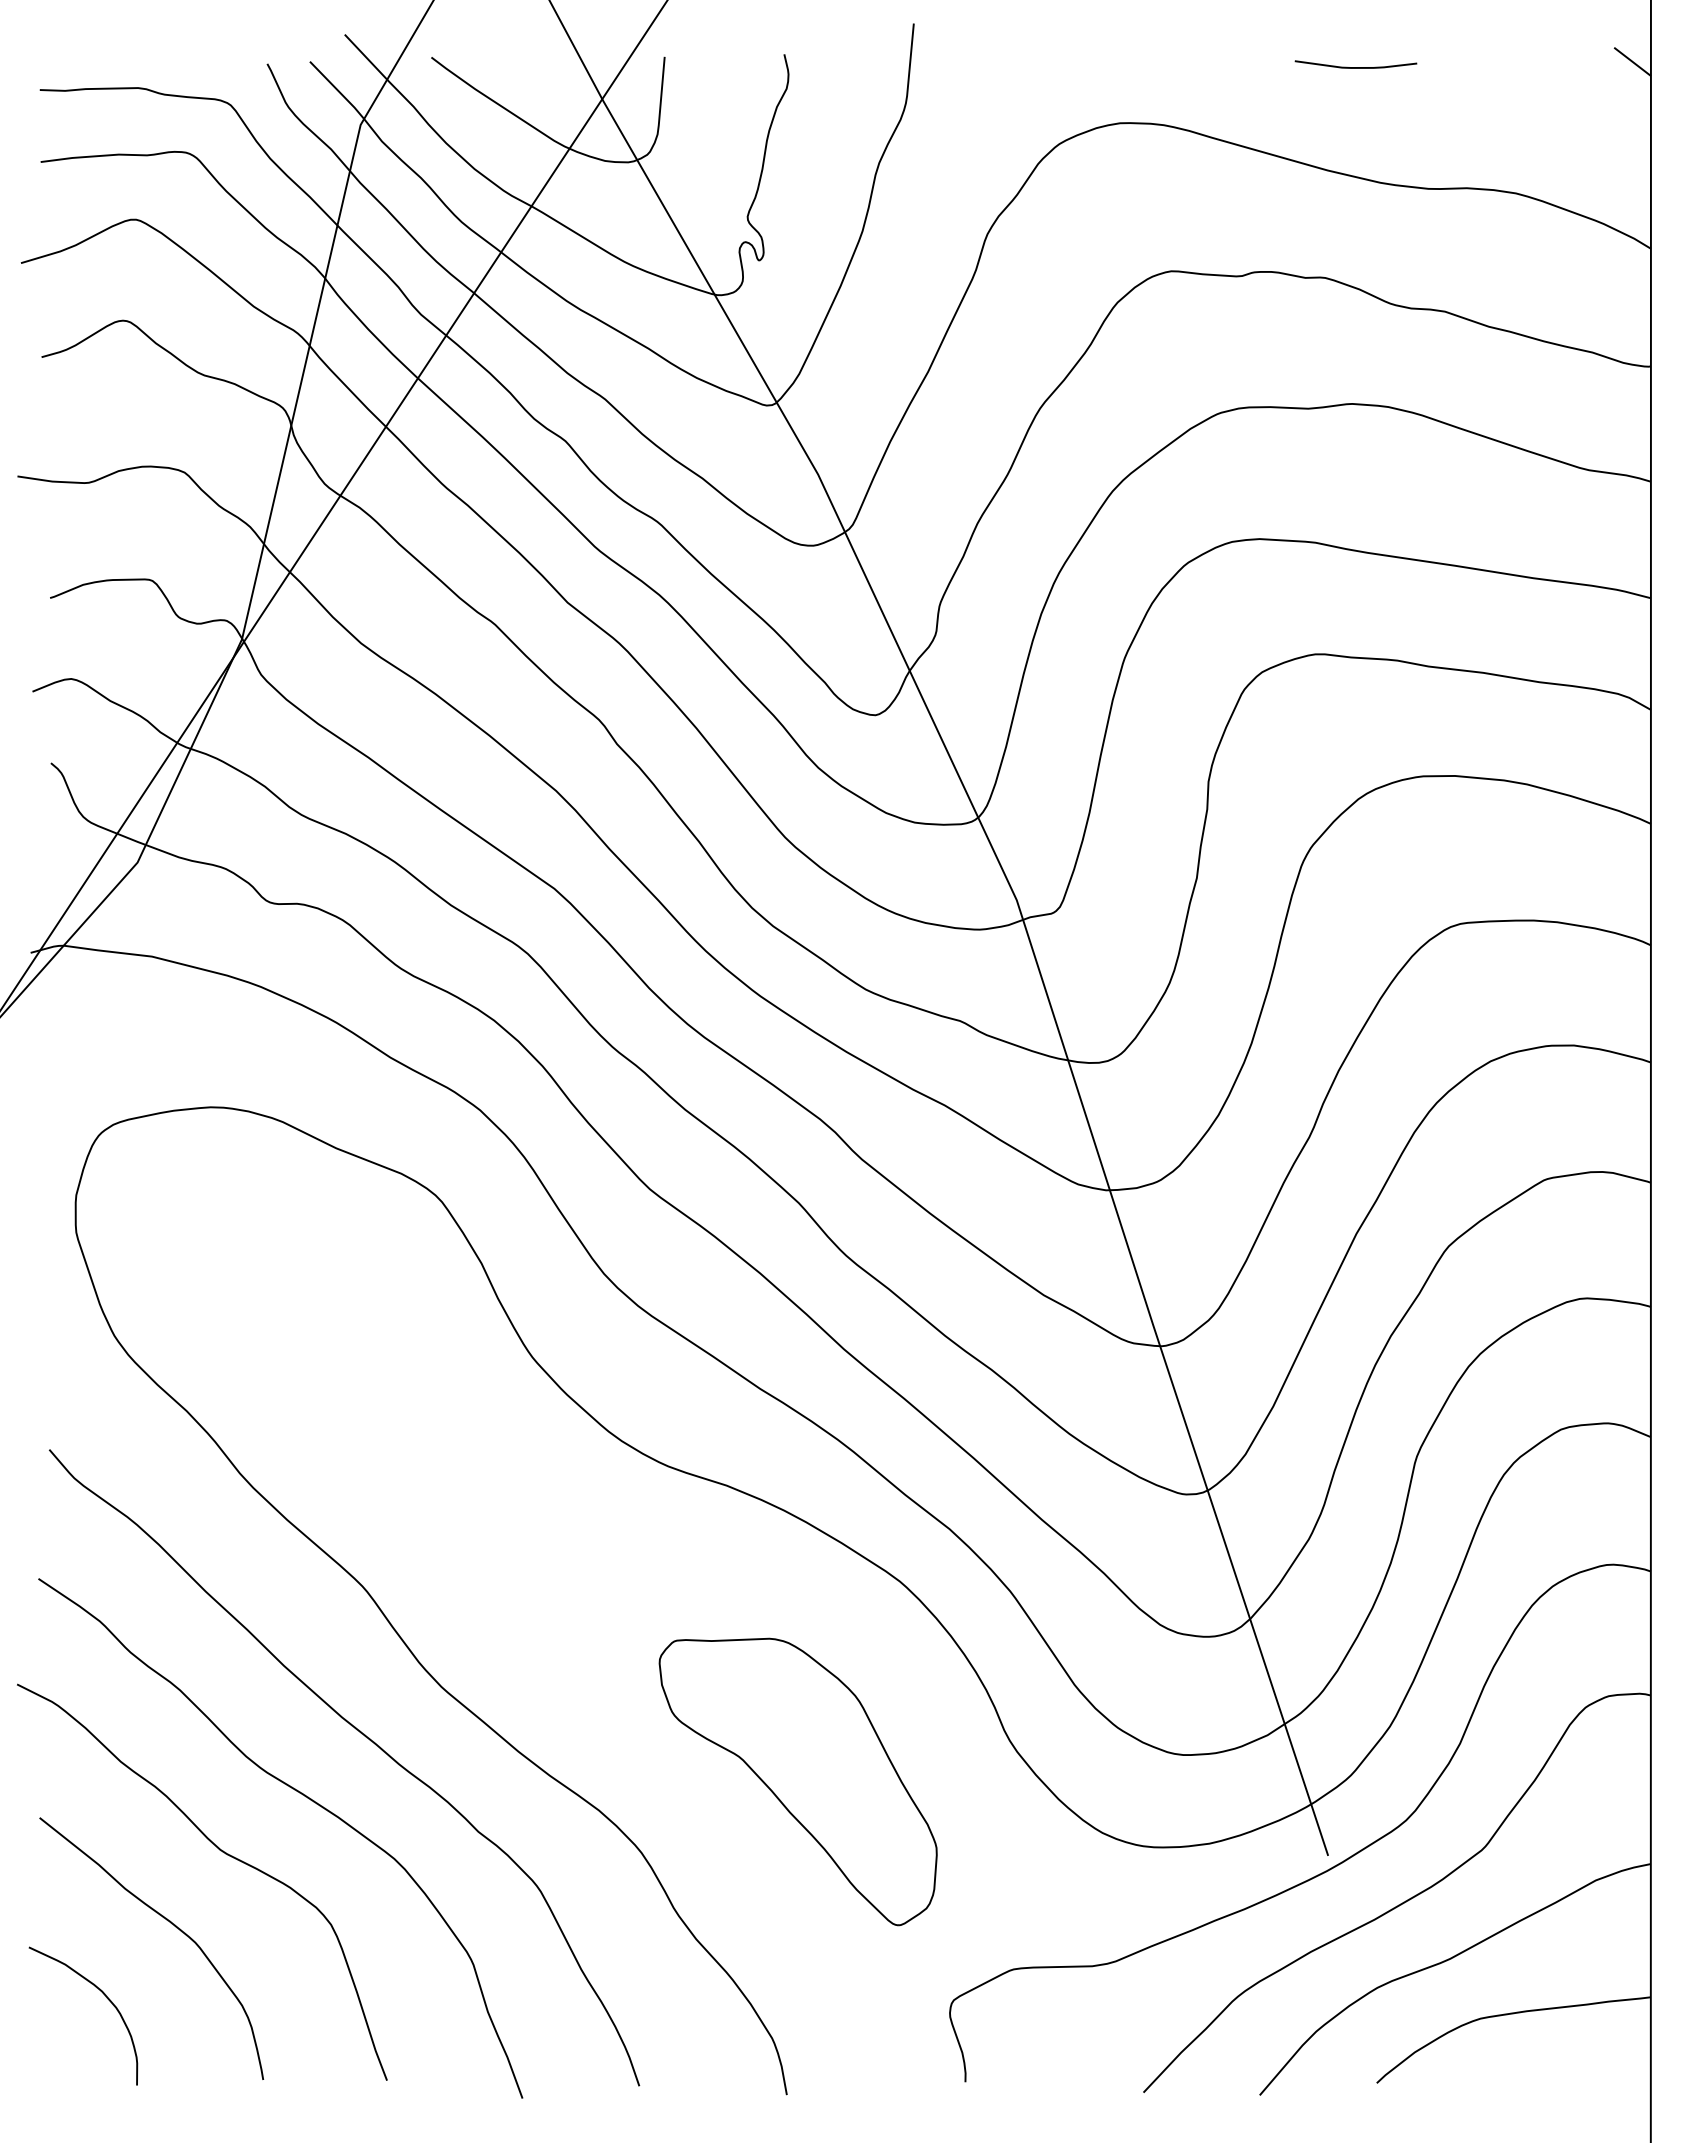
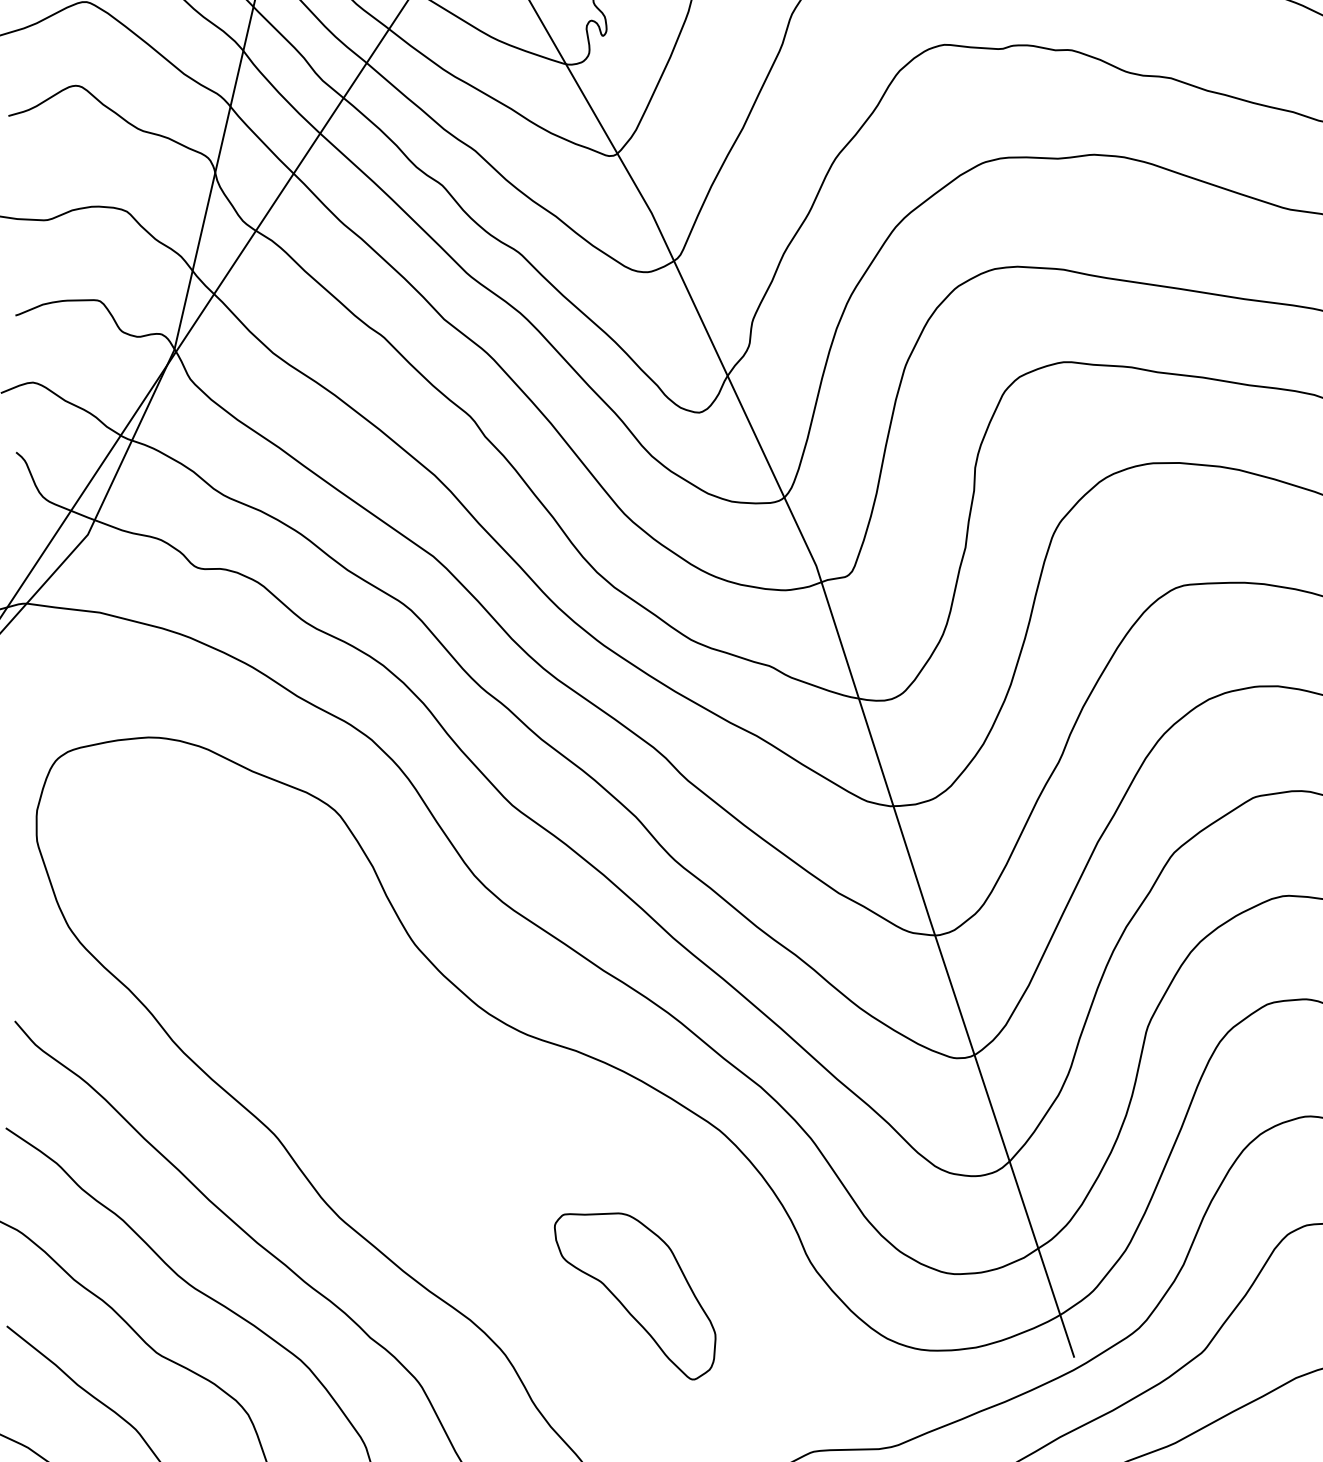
part: (797, 1781) -> (634, 1296), size x0.7

